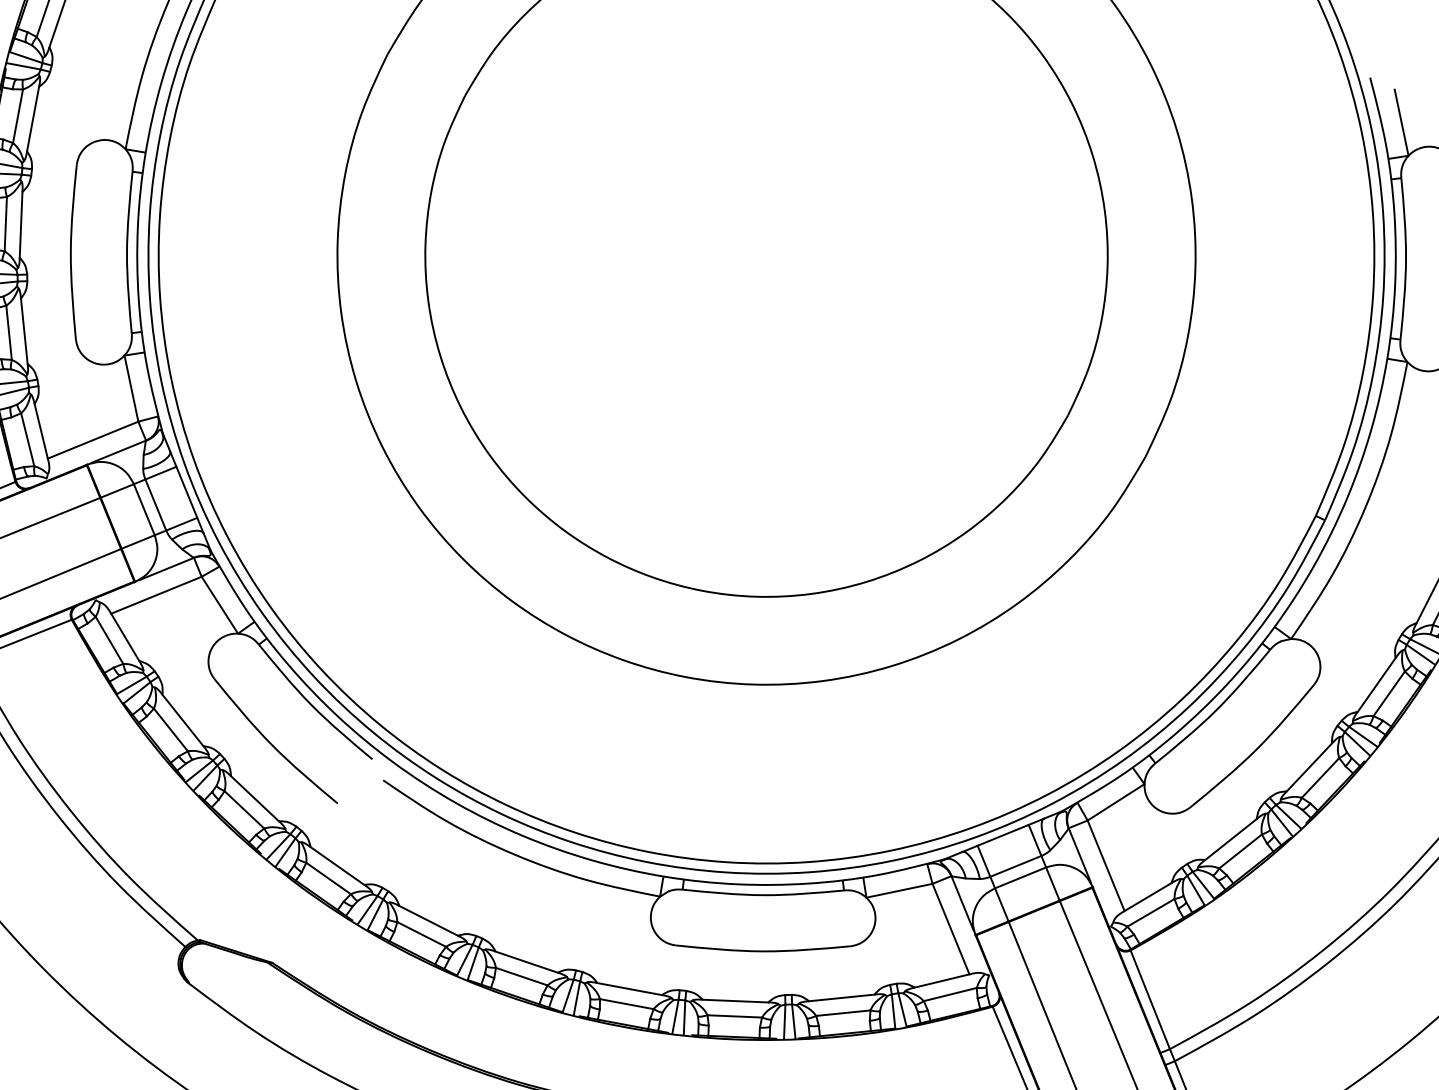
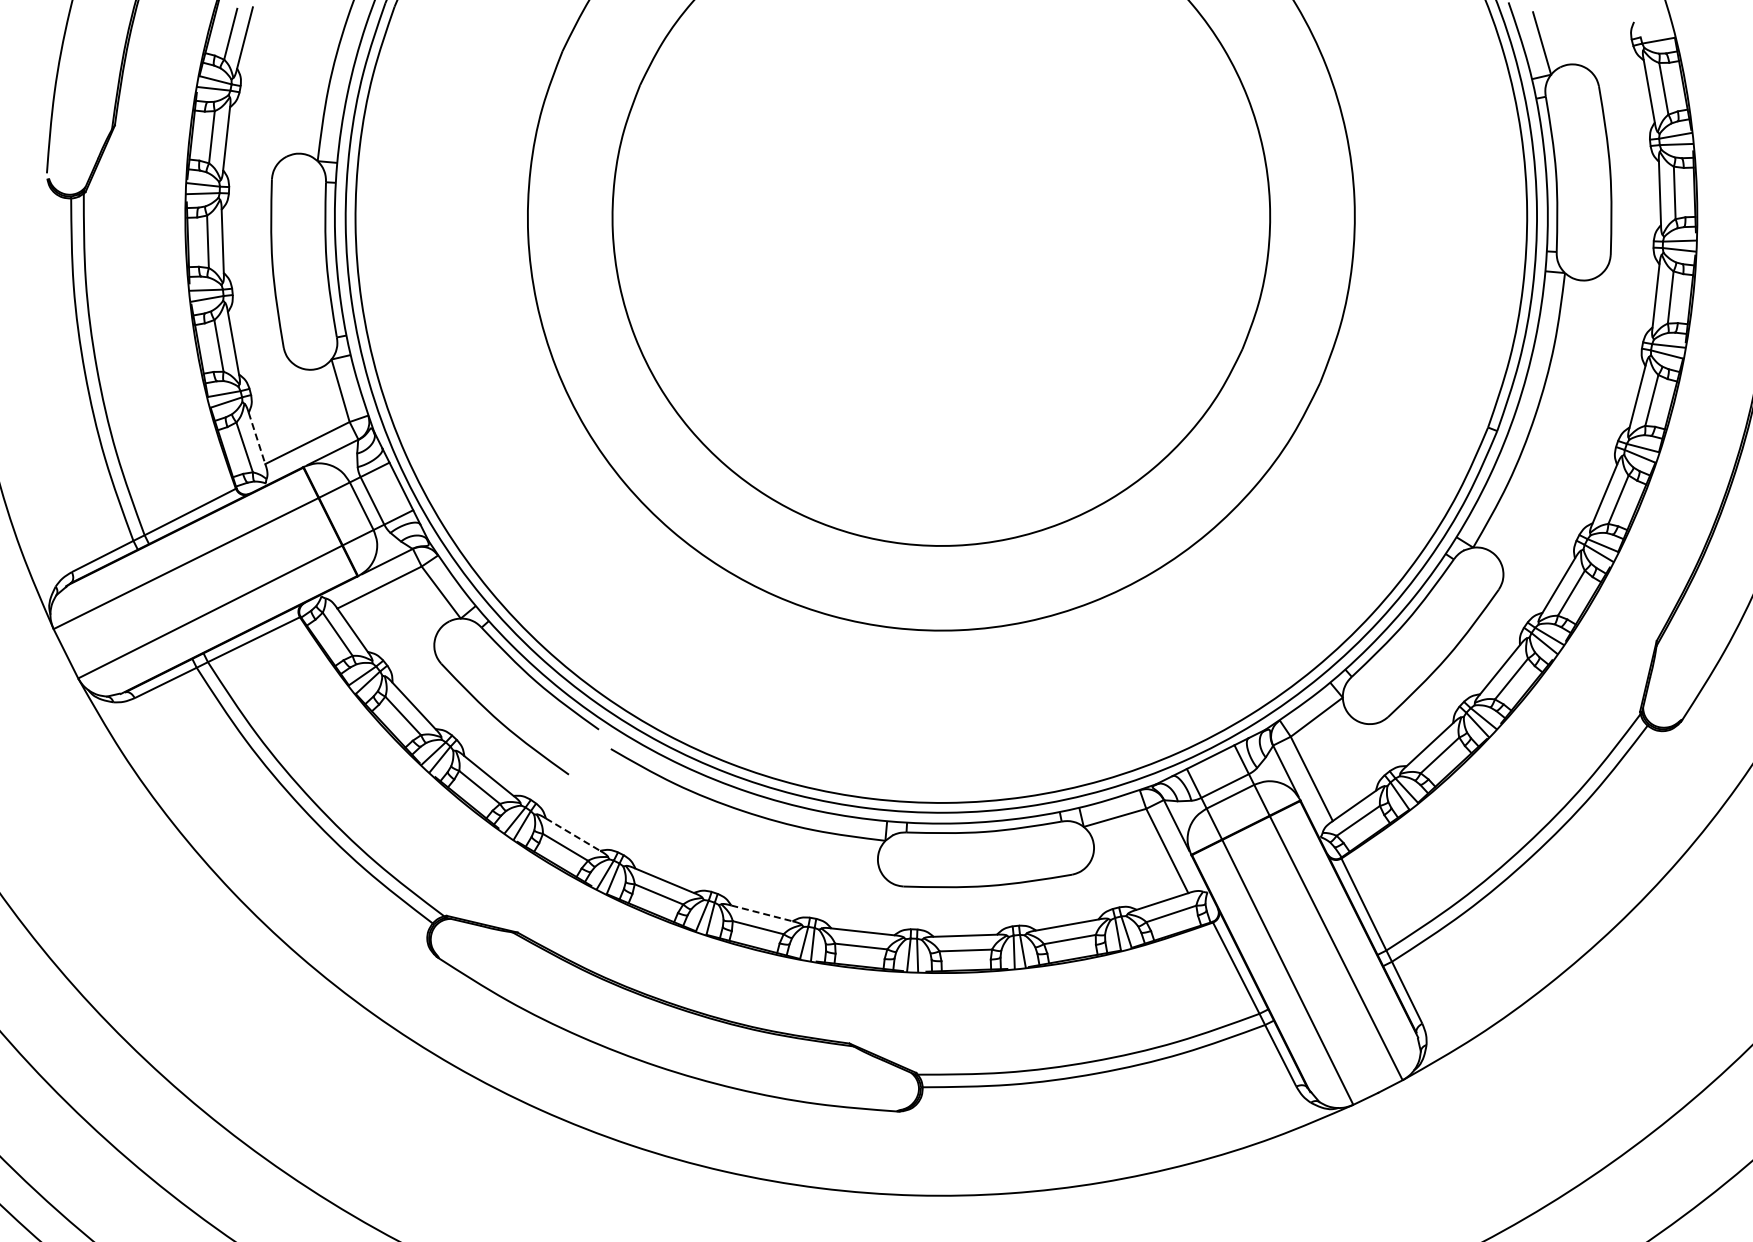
line: (41, 431) -> (257, 438), solid -> dashed
line: (337, 865) -> (573, 834), solid -> dashed
line: (526, 962) -> (761, 913), solid -> dashed

